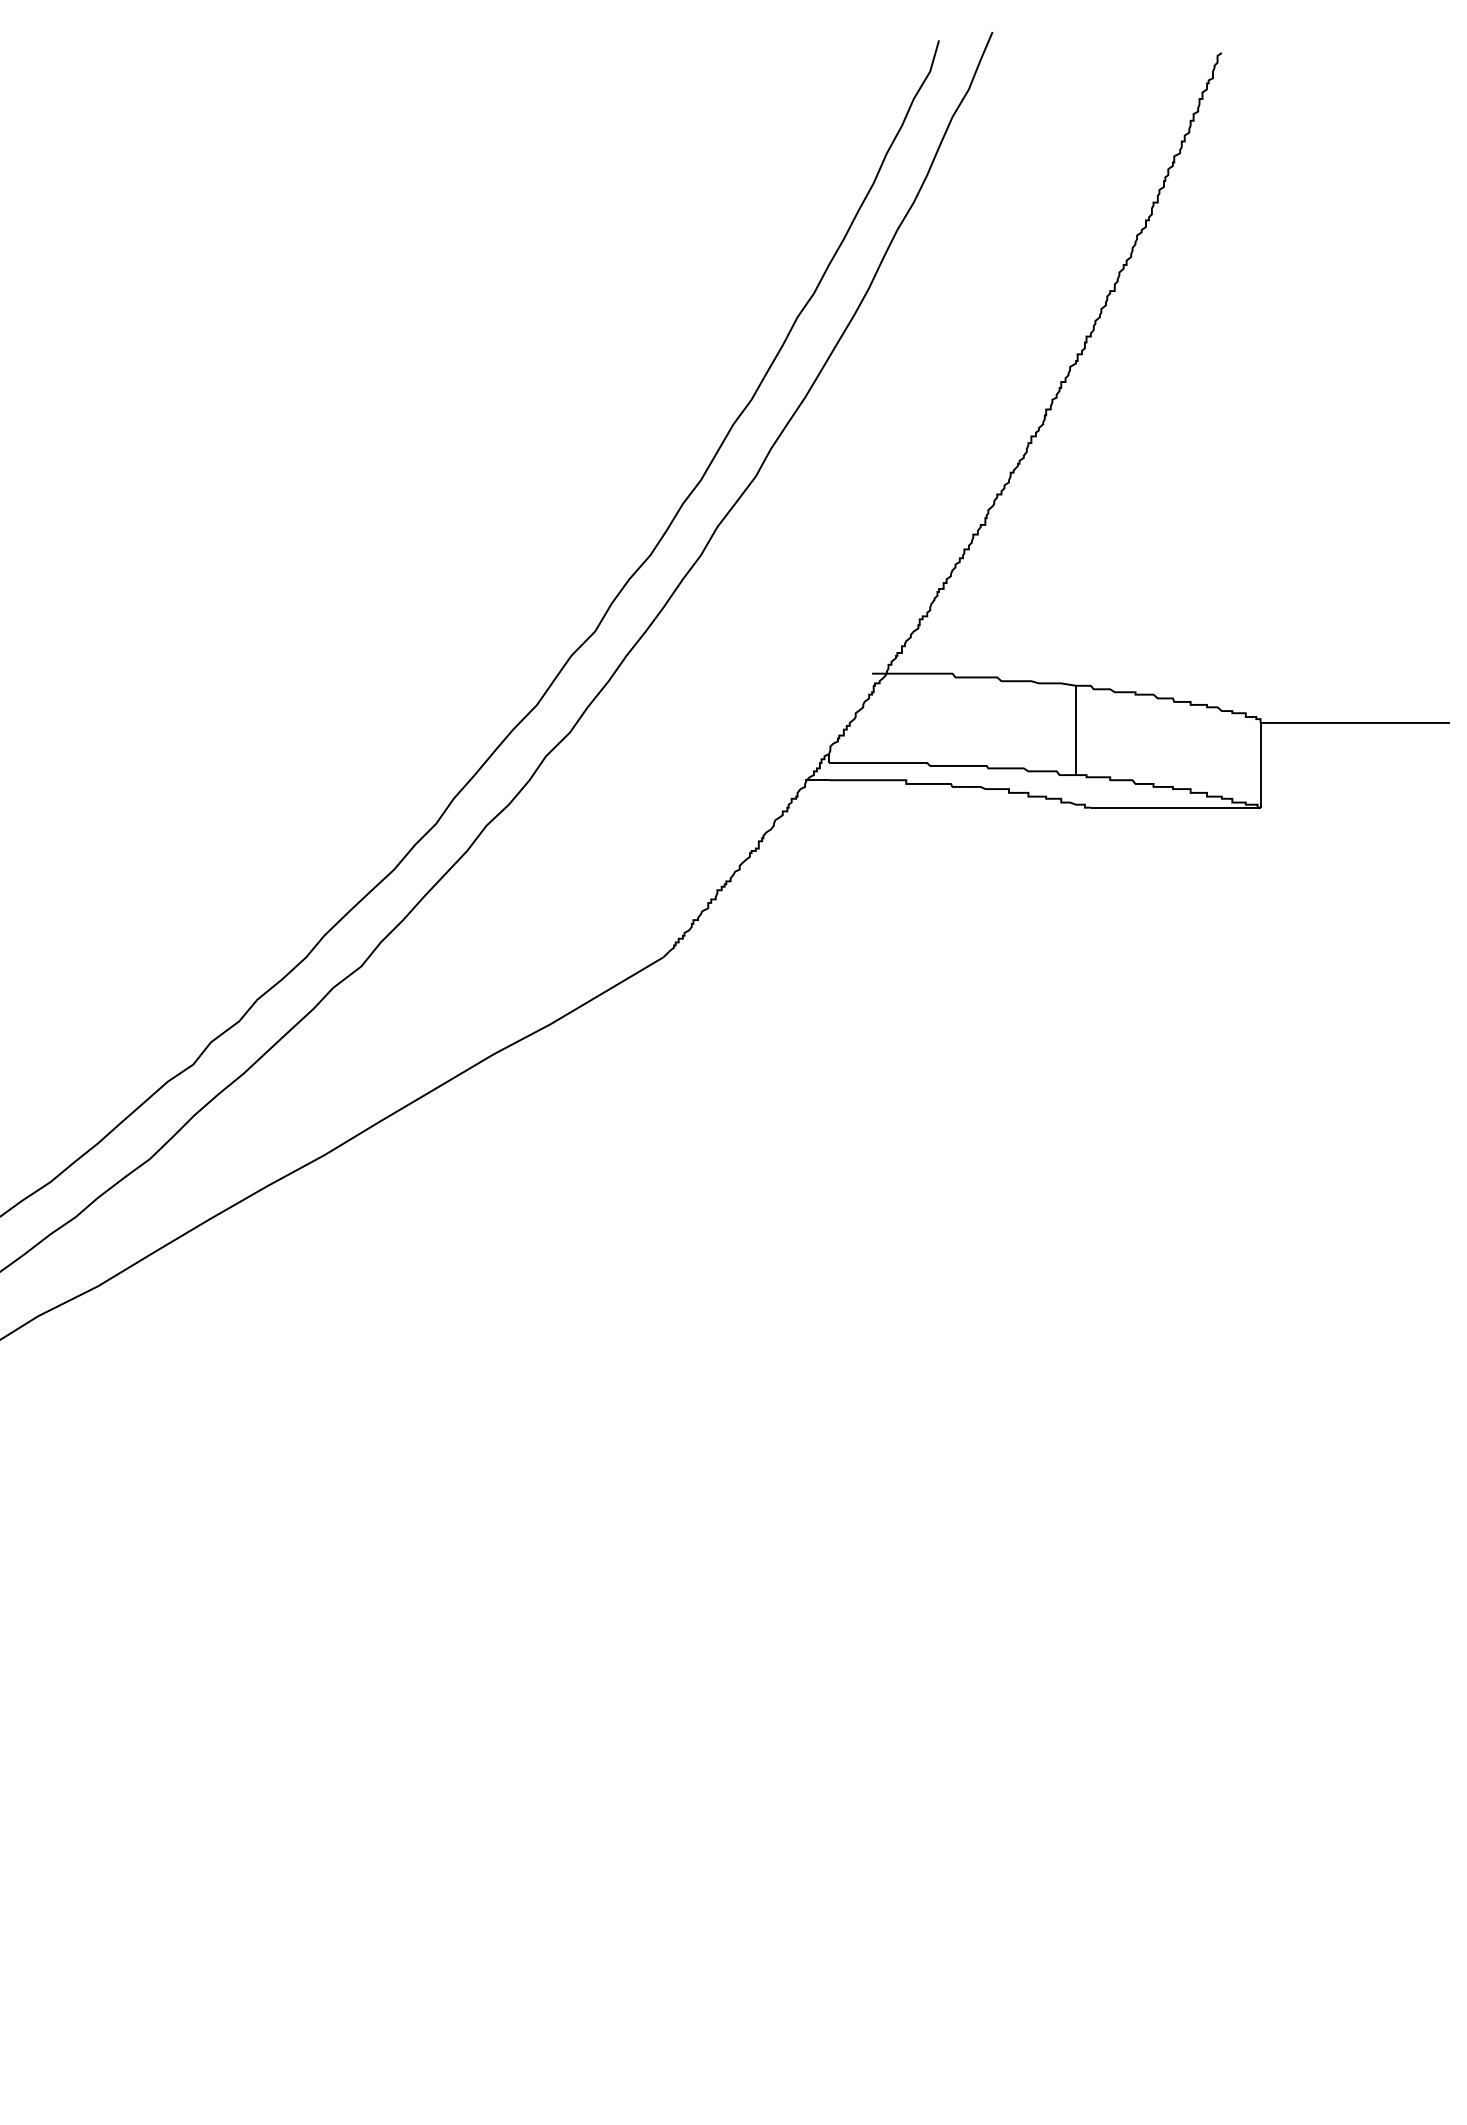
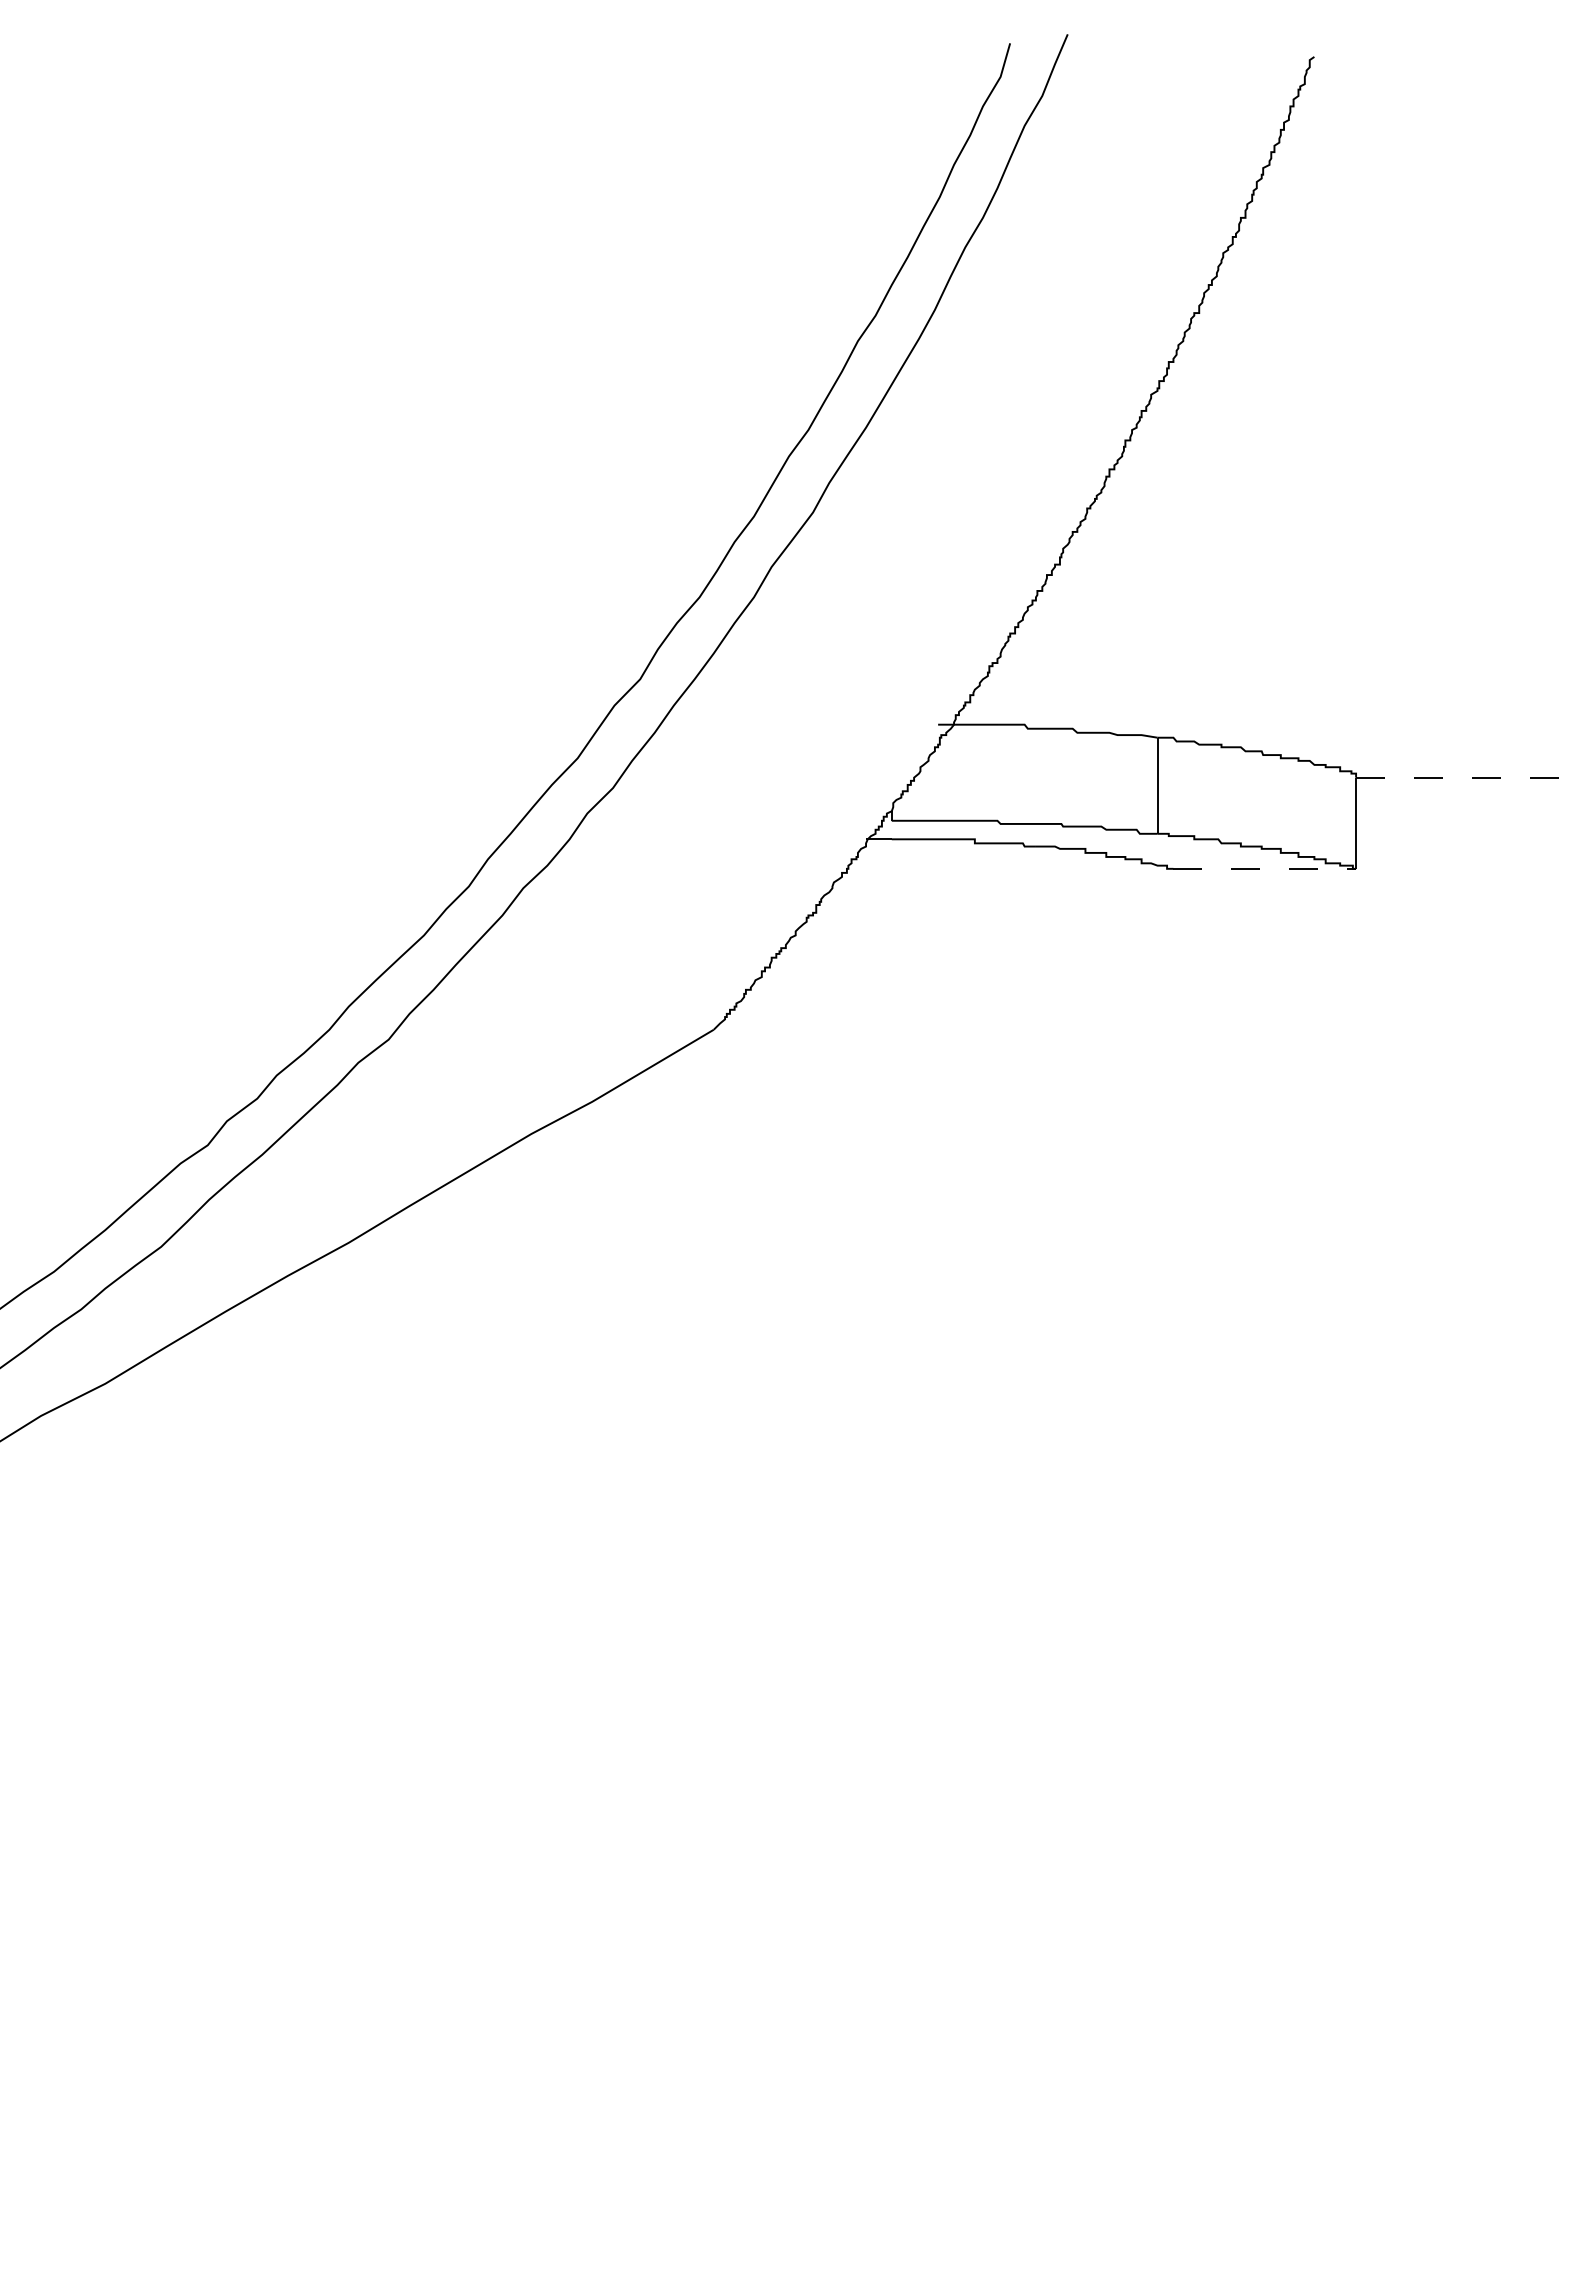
line: (1354, 722) -> (1457, 777), solid -> dashed
line: (1174, 807) -> (1263, 868), solid -> dashed

